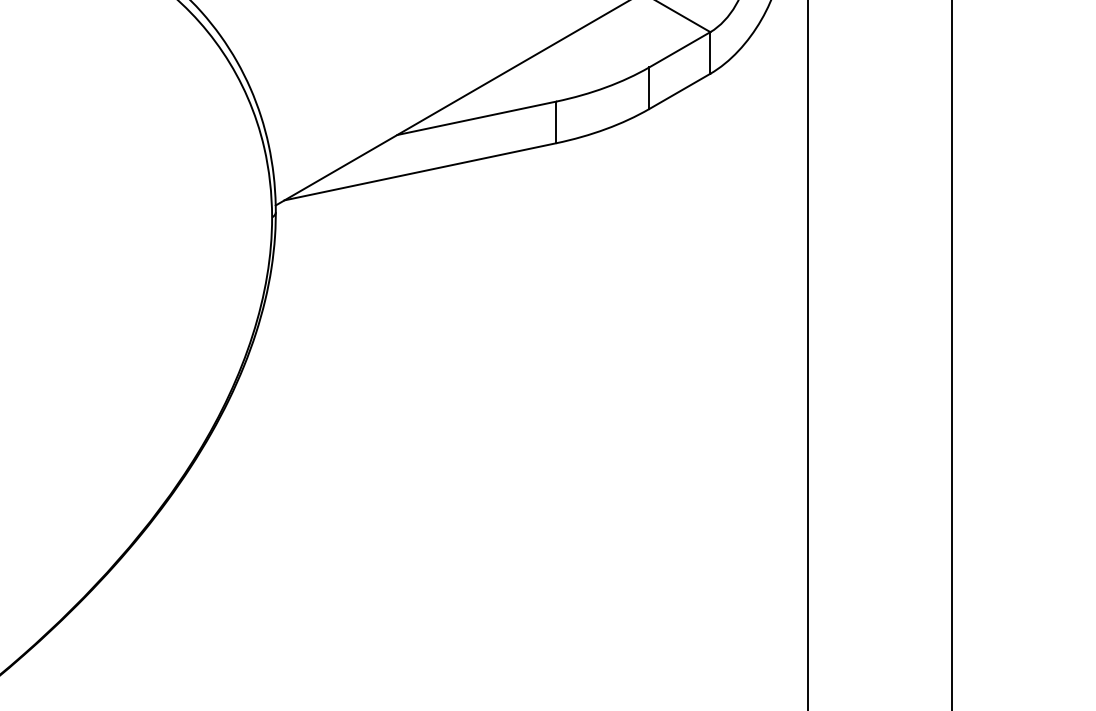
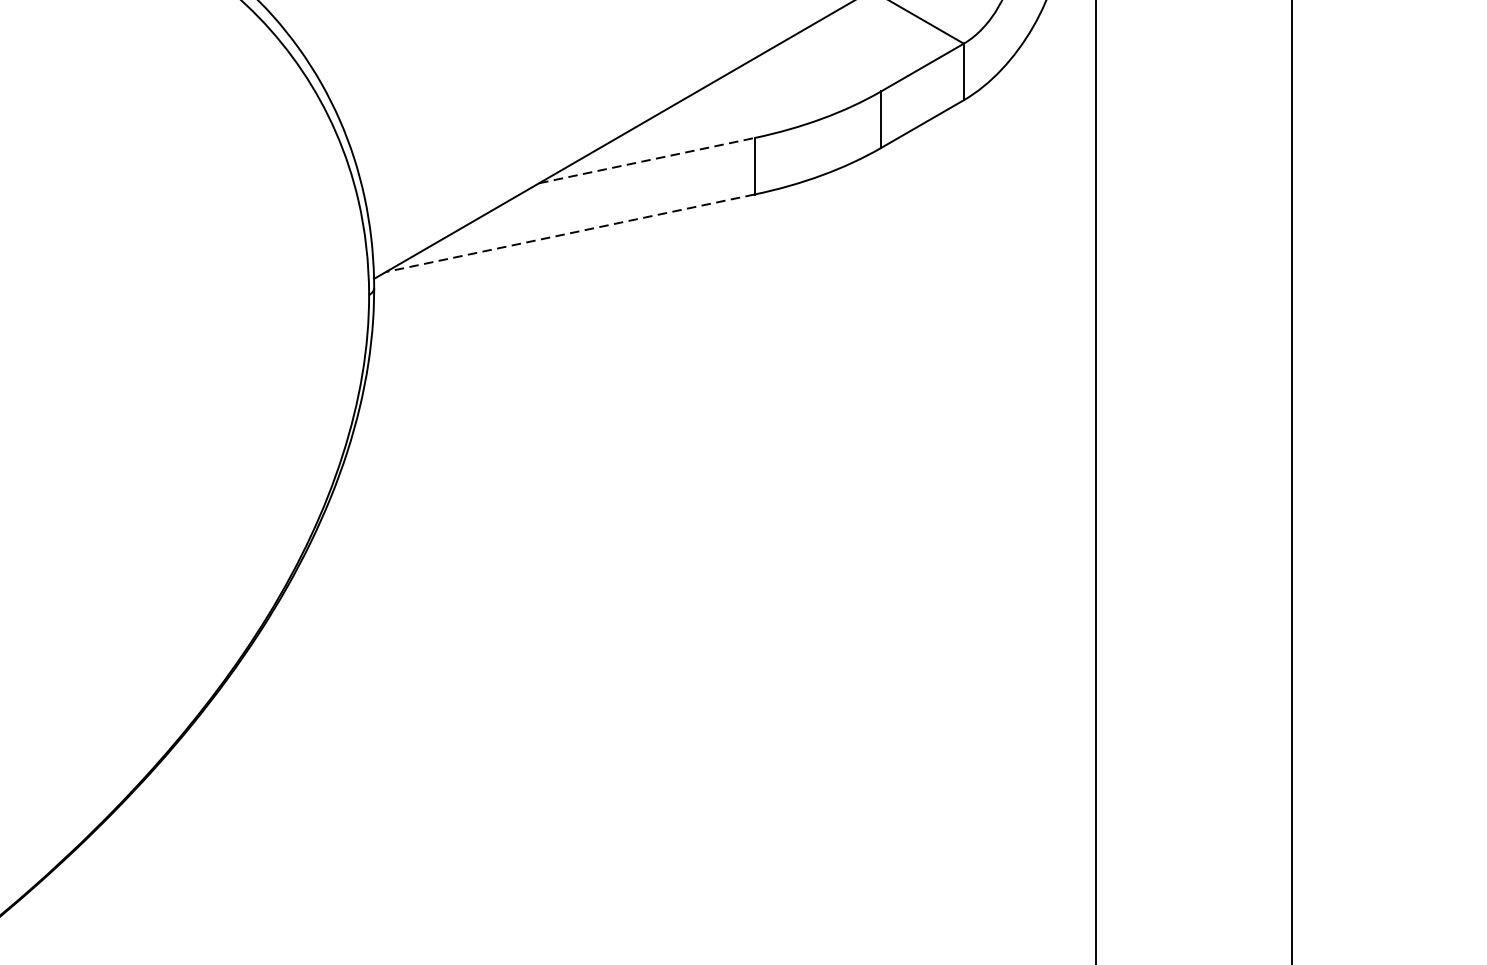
line: (477, 118) -> (647, 160), solid -> dashed
line: (420, 171) -> (570, 232), solid -> dashed

